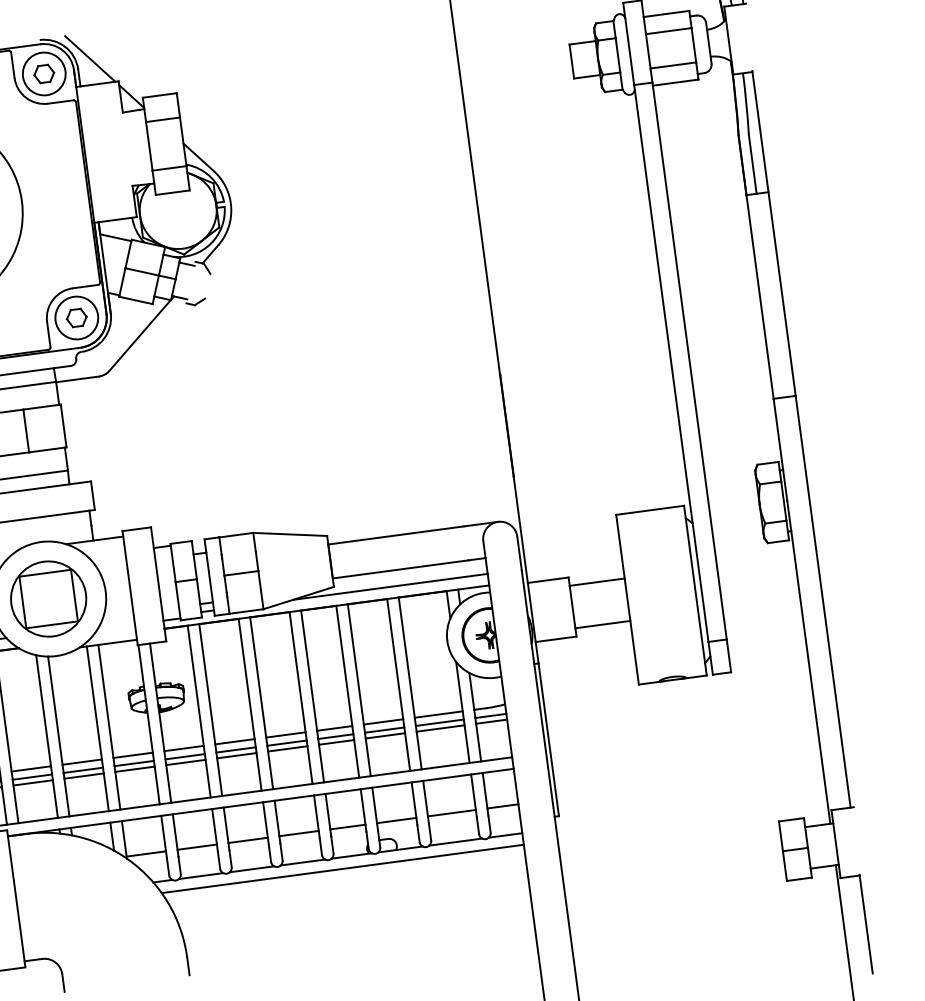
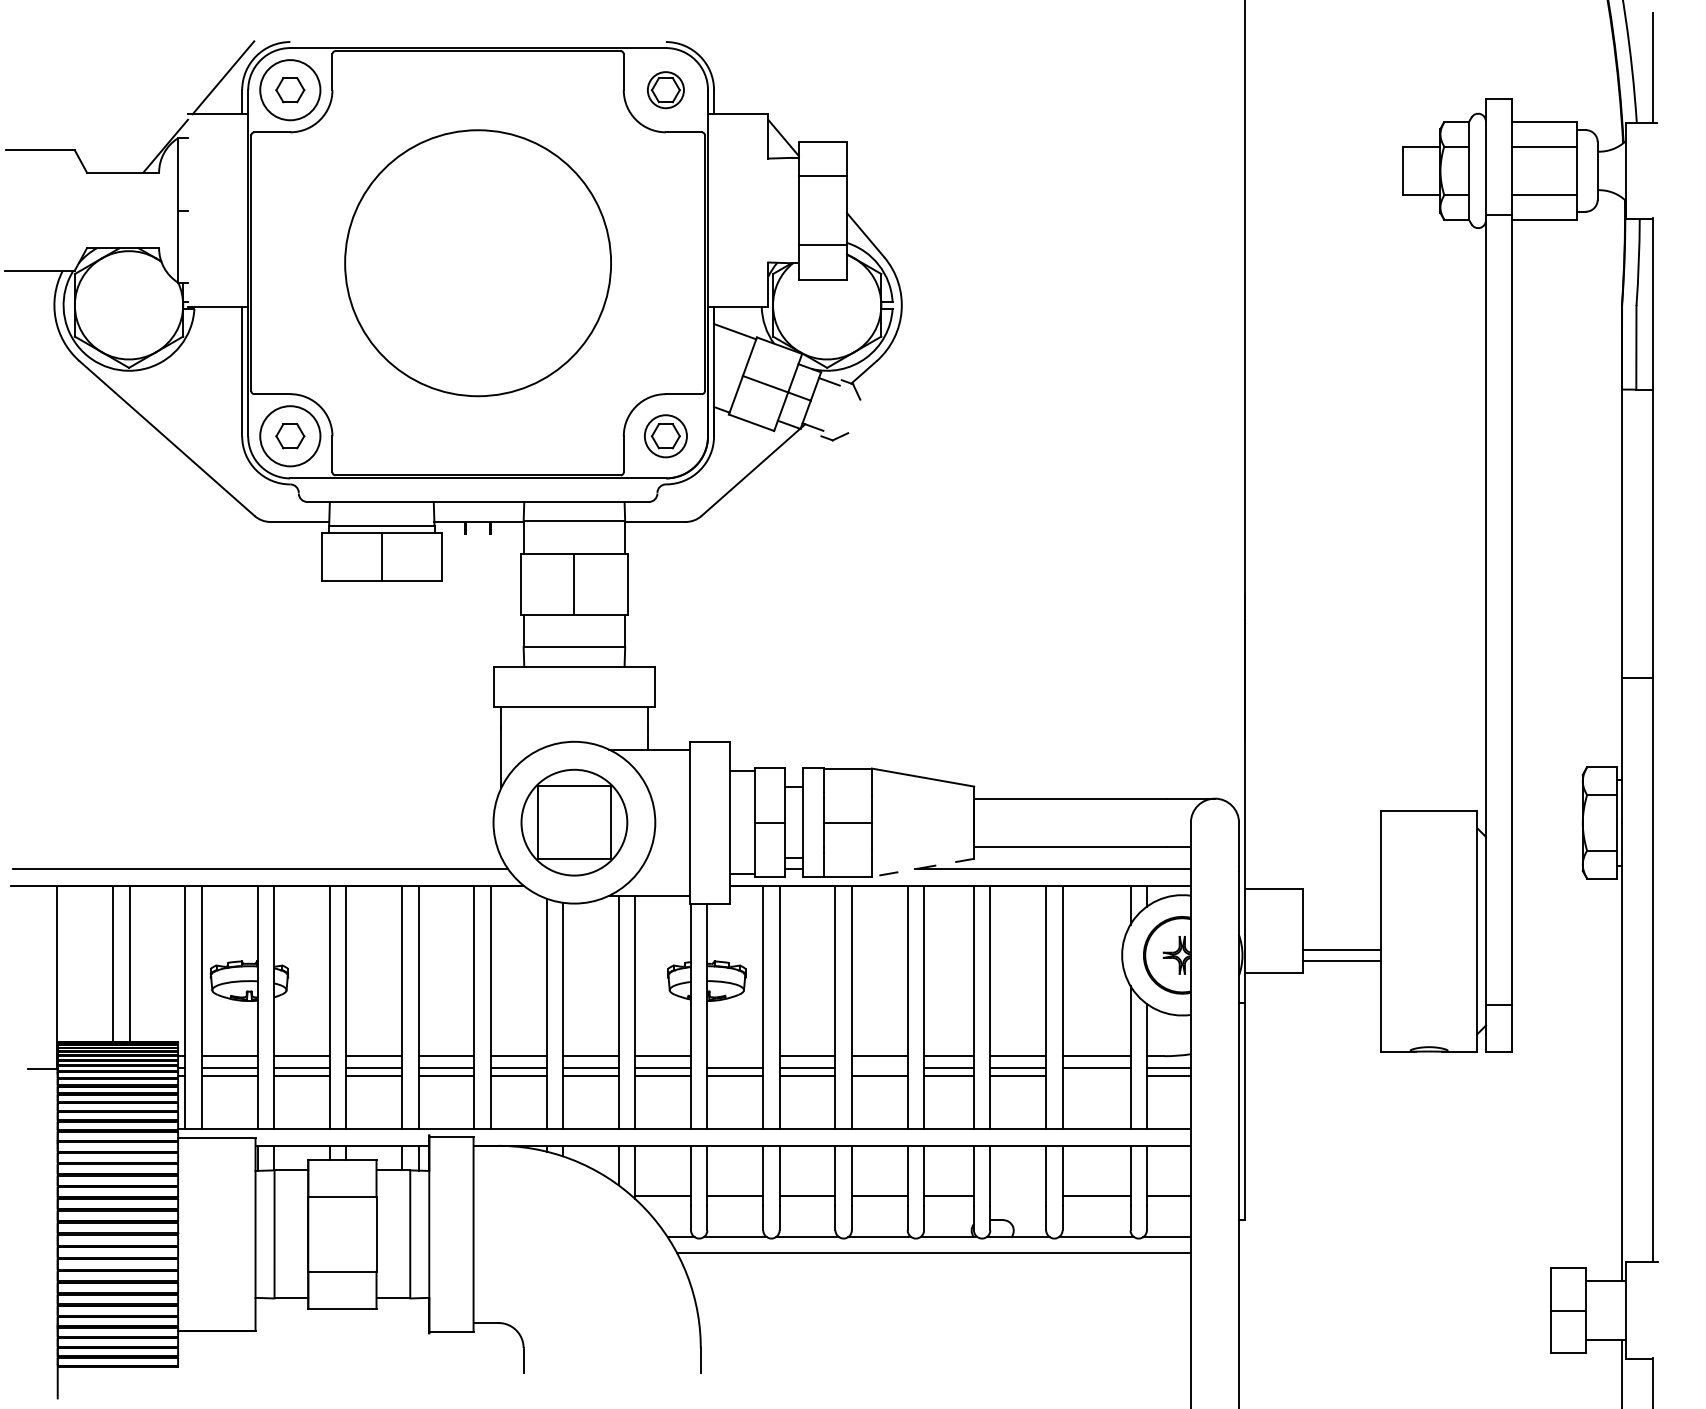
line: (90, 58) -> (732, 77), removed
circle: (44, 74) -> (665, 90), size x0.6
circle: (76, 318) -> (665, 436), size x0.7
line: (596, 582) -> (1341, 950), moved
line: (299, 597) -> (923, 867), solid -> dashed
line: (440, 728) -> (1096, 1075), removed
line: (286, 742) -> (879, 1067), removed
line: (184, 748) -> (735, 1056), removed
line: (396, 820) -> (1018, 1196), removed

